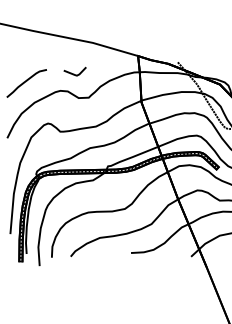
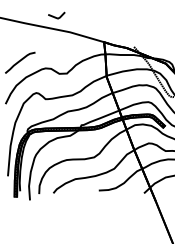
line: (74, 73) -> (56, 16), moved

